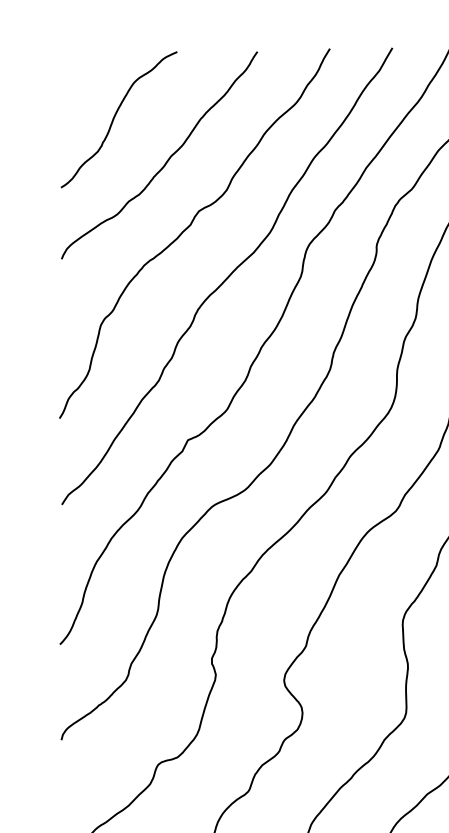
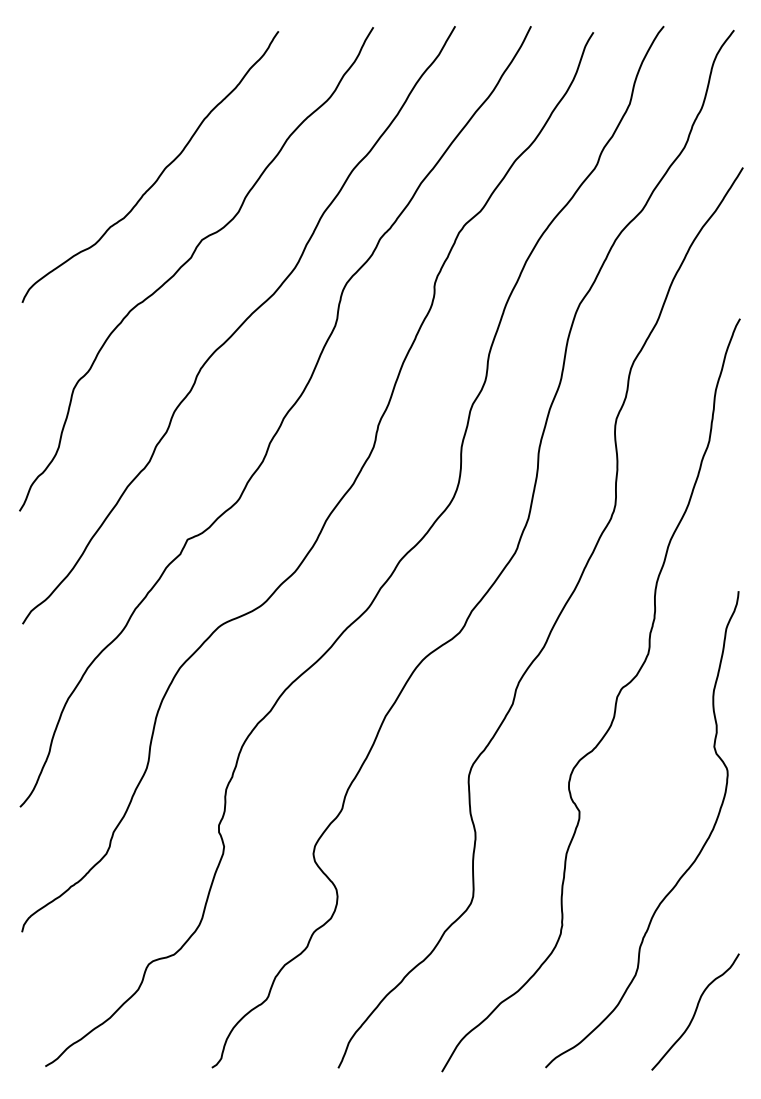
curve: (114, 118) -> (91, 118), removed

